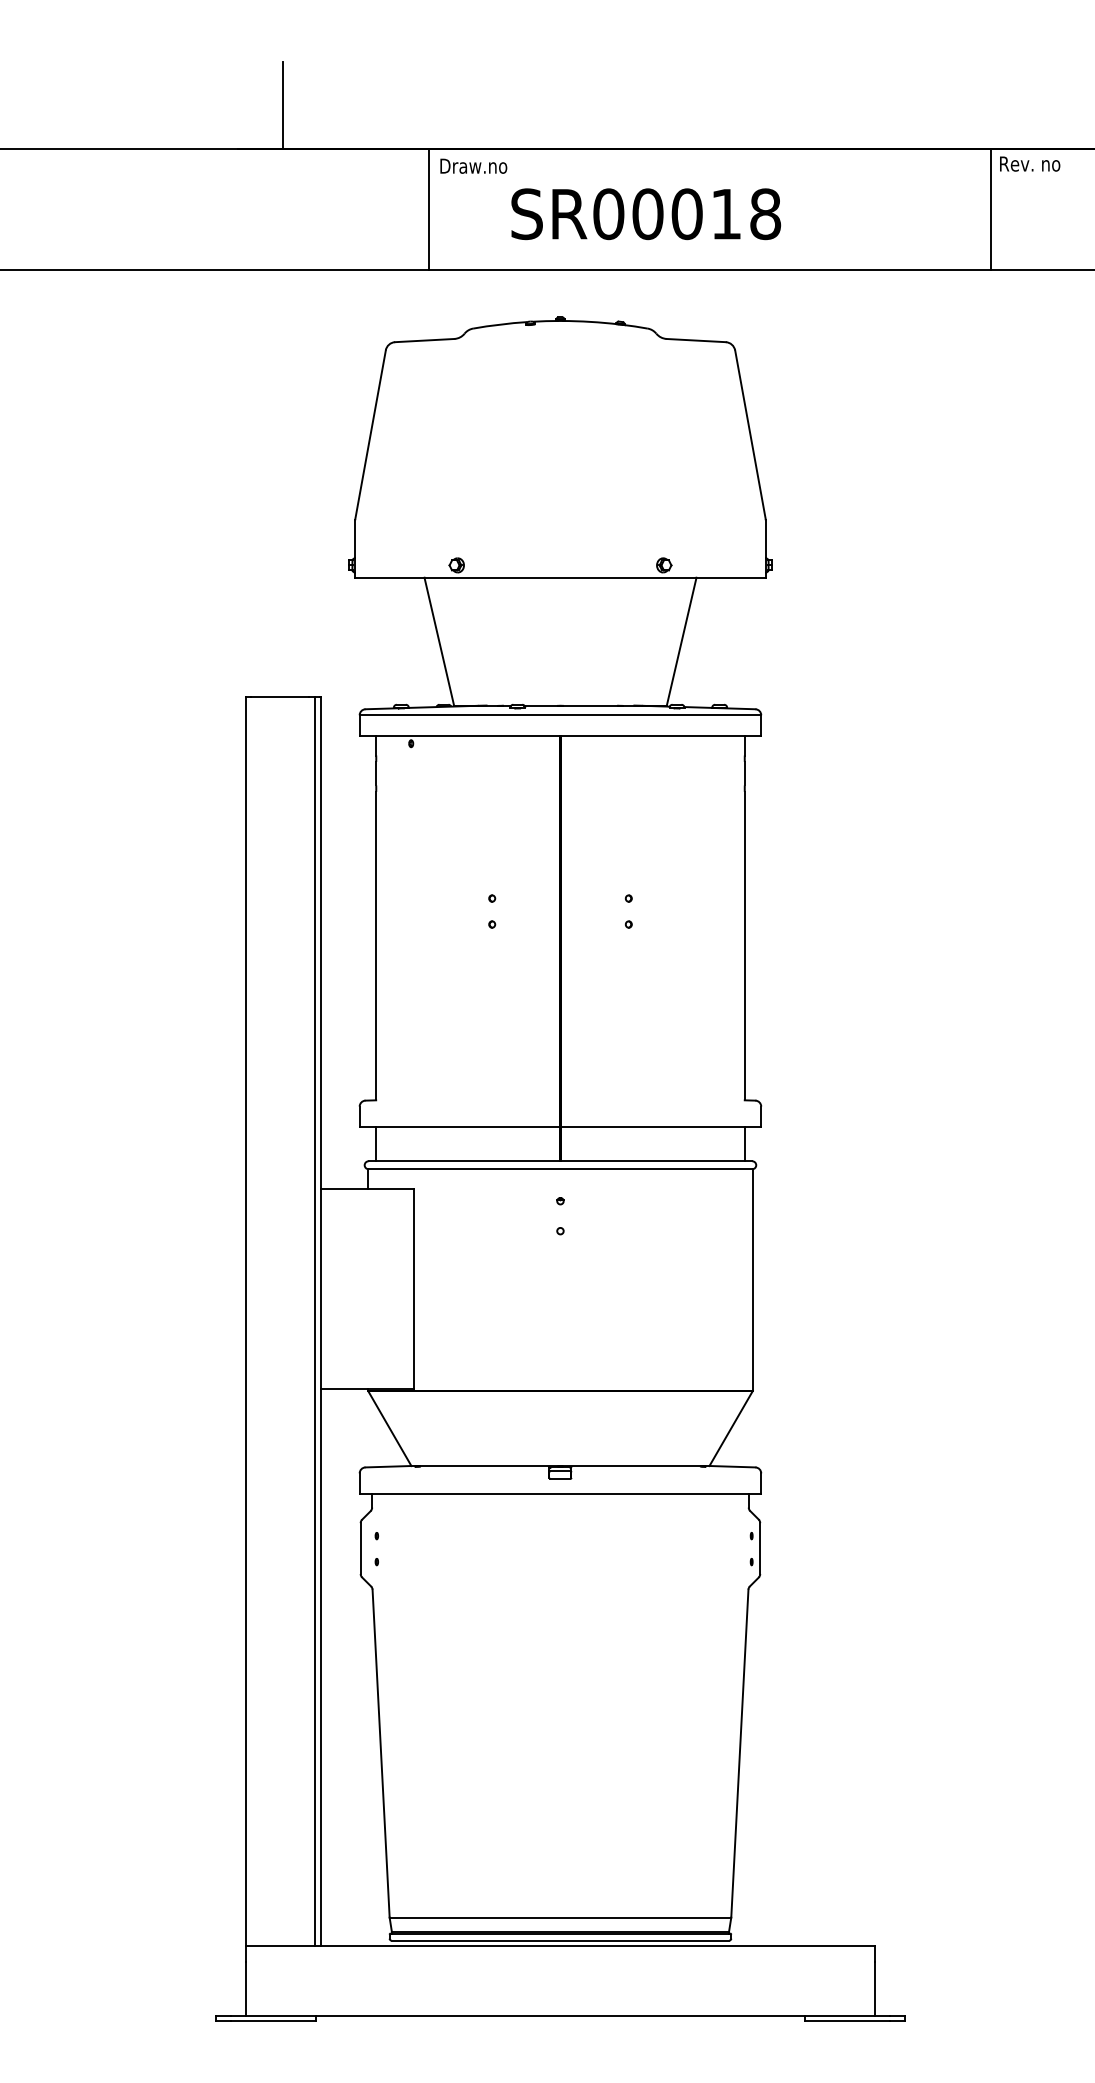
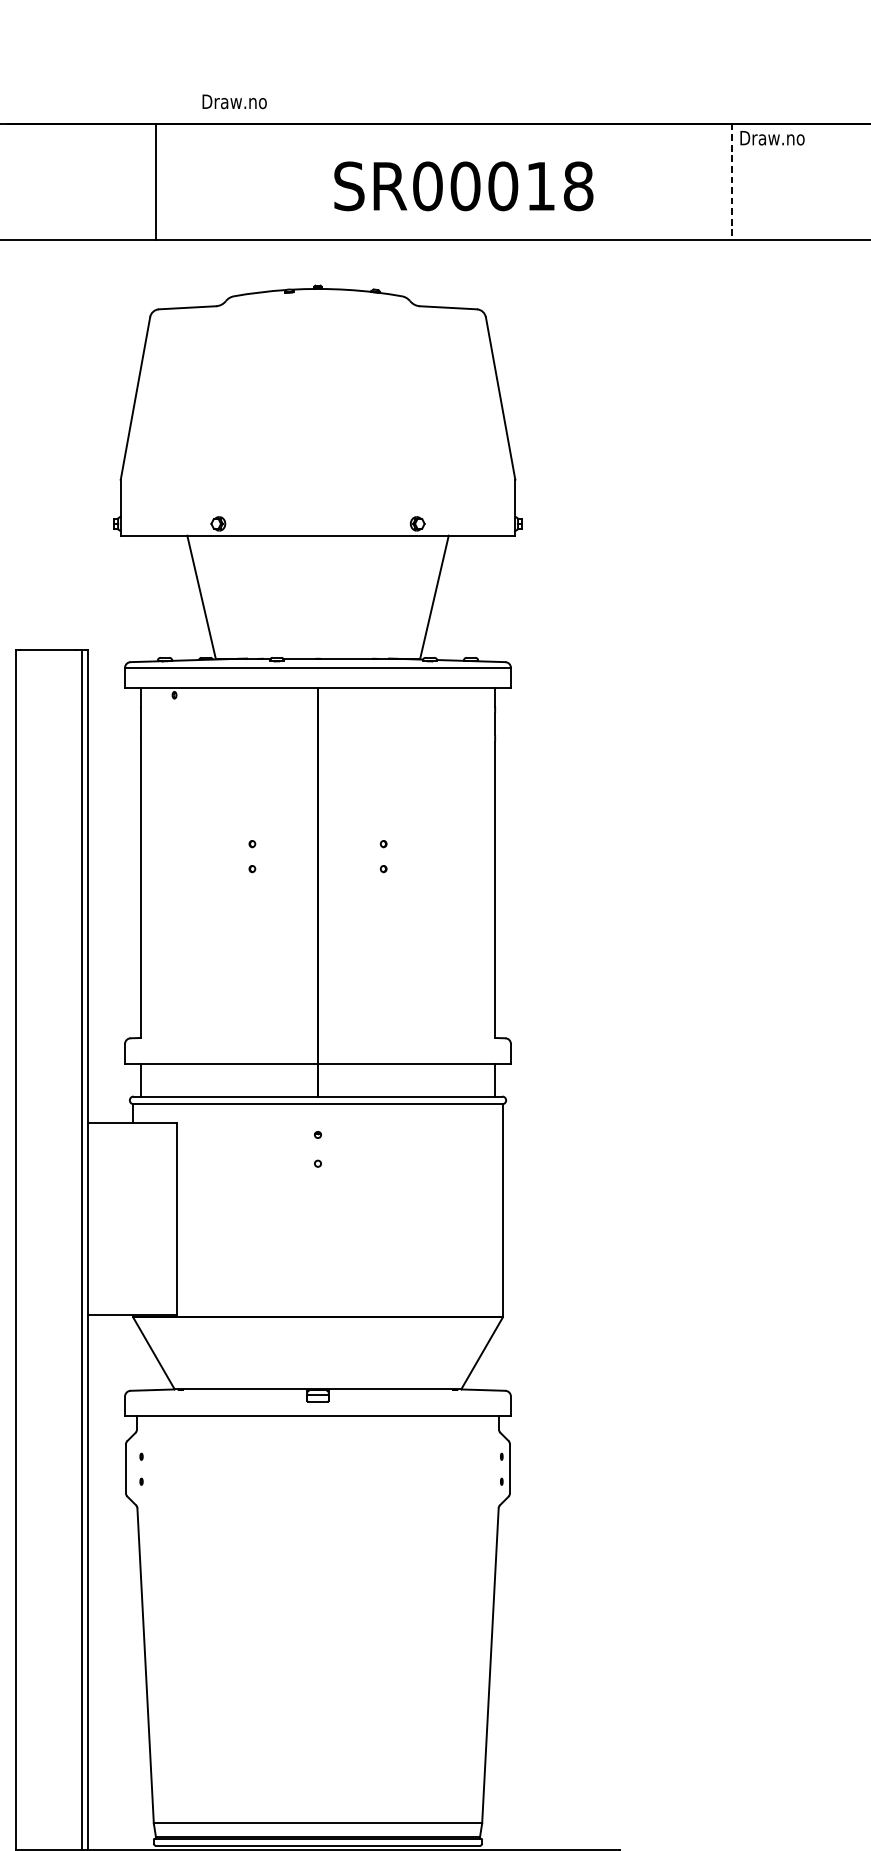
line: (282, 105) -> (50, 81), removed
text: (1033, 164) -> (772, 138), Rev. no -> Draw.no
text: (473, 165) -> (234, 101), moved
line: (428, 209) -> (155, 181), moved
line: (990, 209) -> (731, 181), solid -> dashed
text: (646, 214) -> (464, 186), moved

